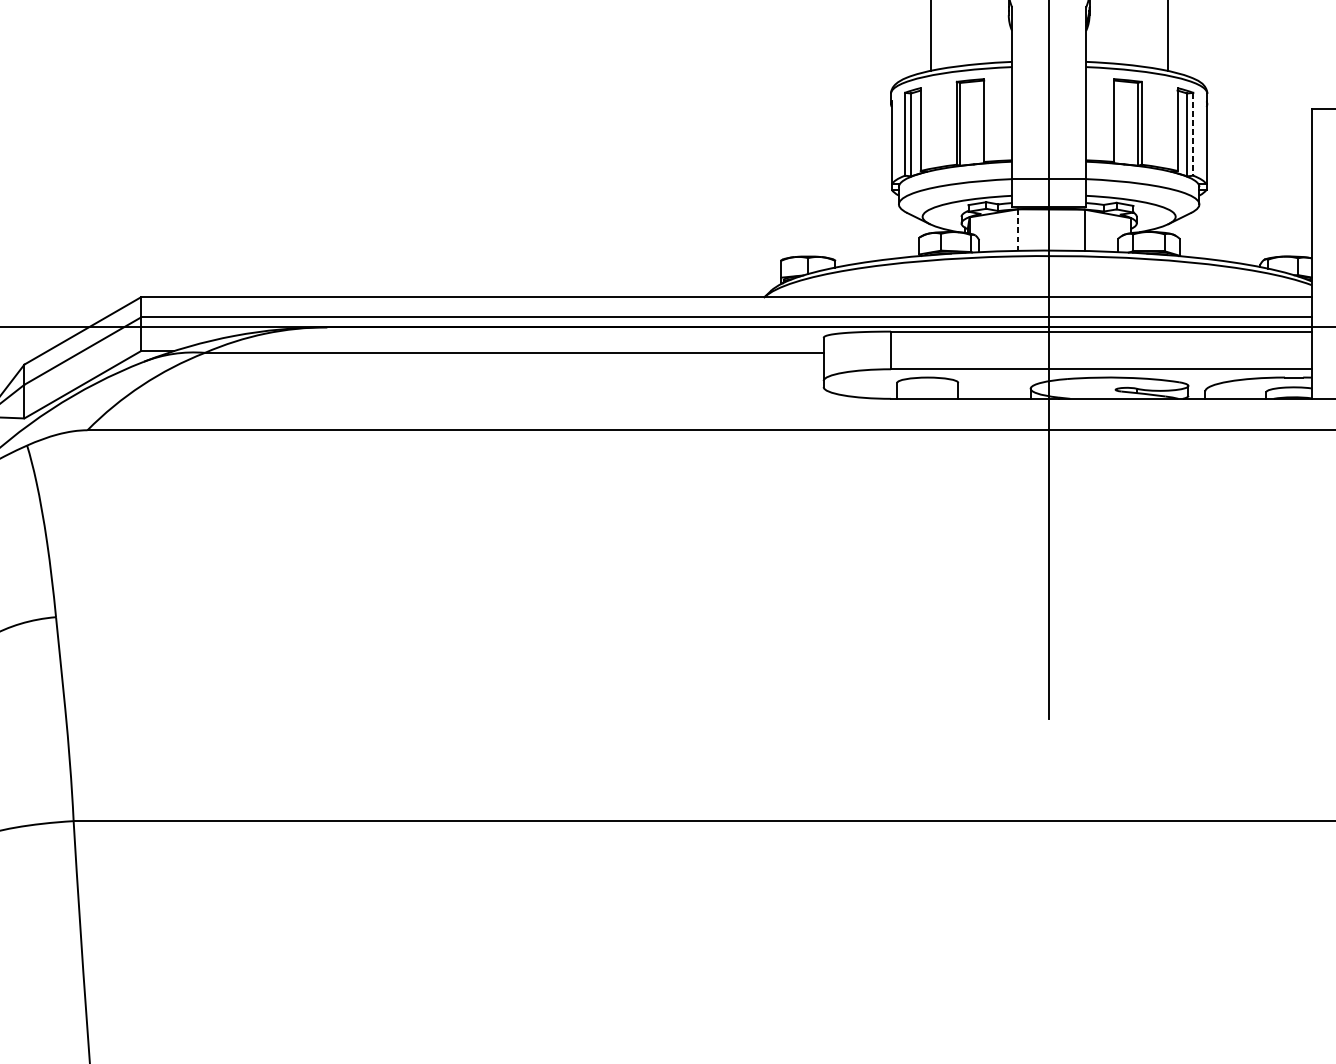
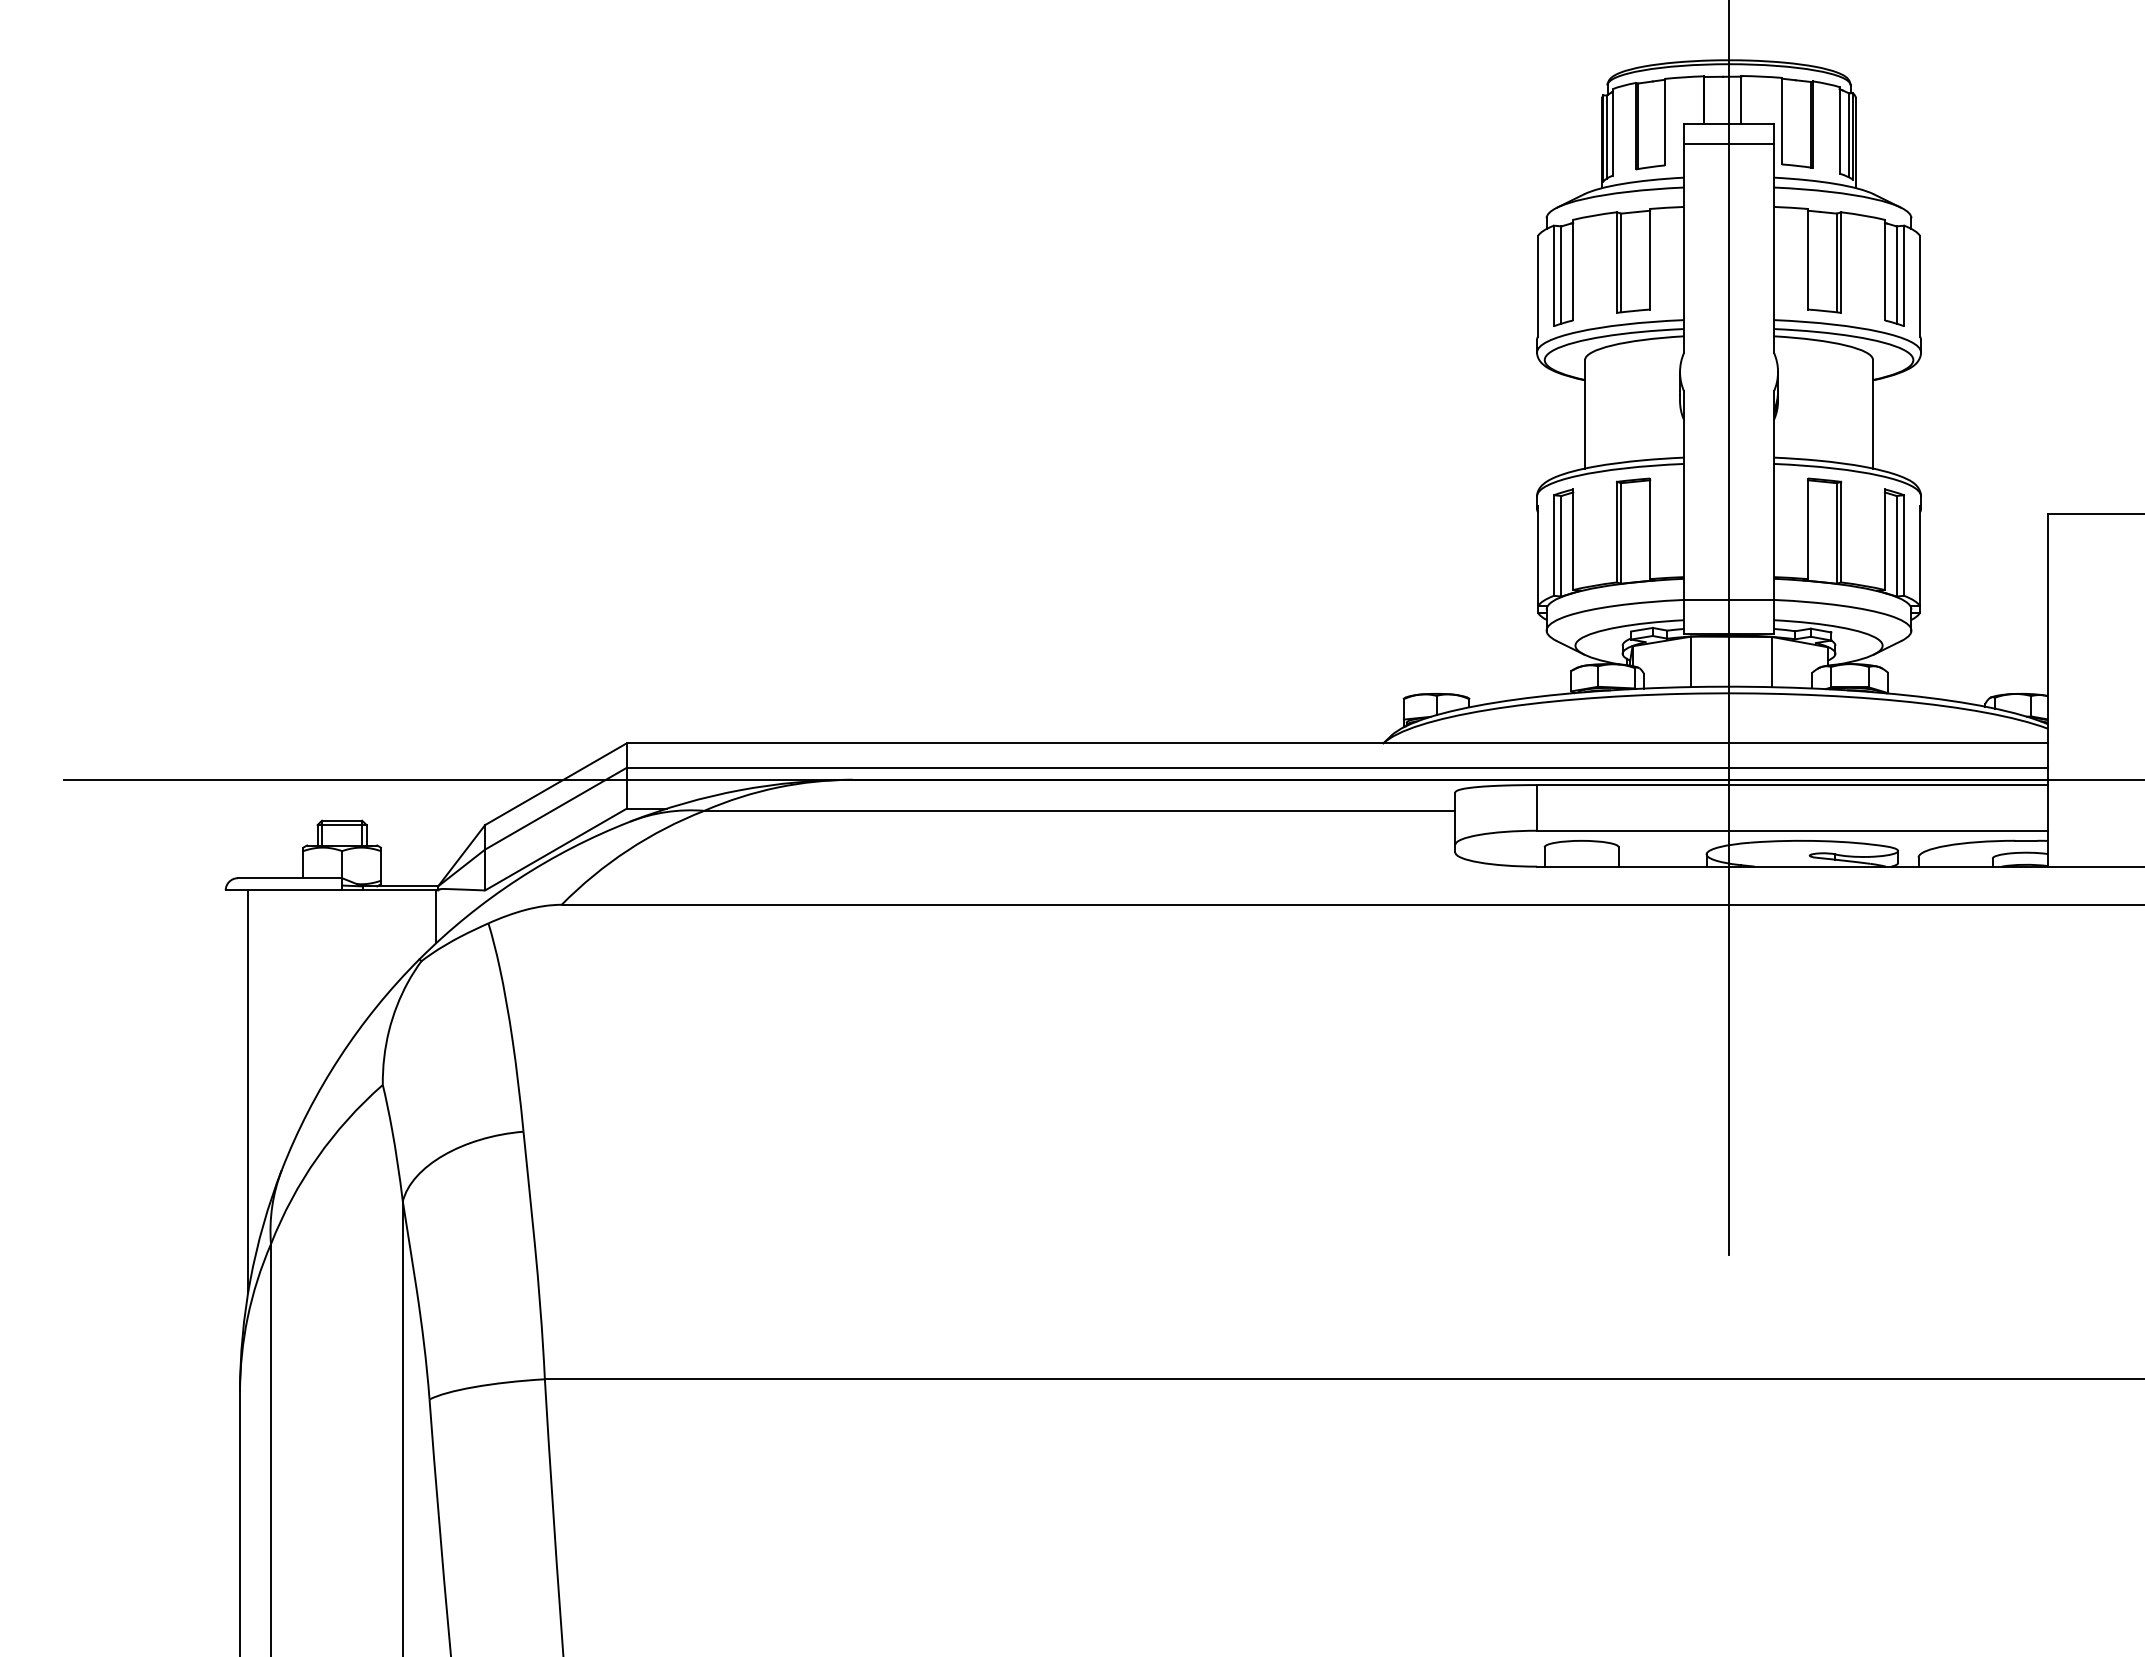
line: (1193, 135) -> (1904, 546), dashed -> solid
line: (1018, 230) -> (1691, 662), dashed -> solid

